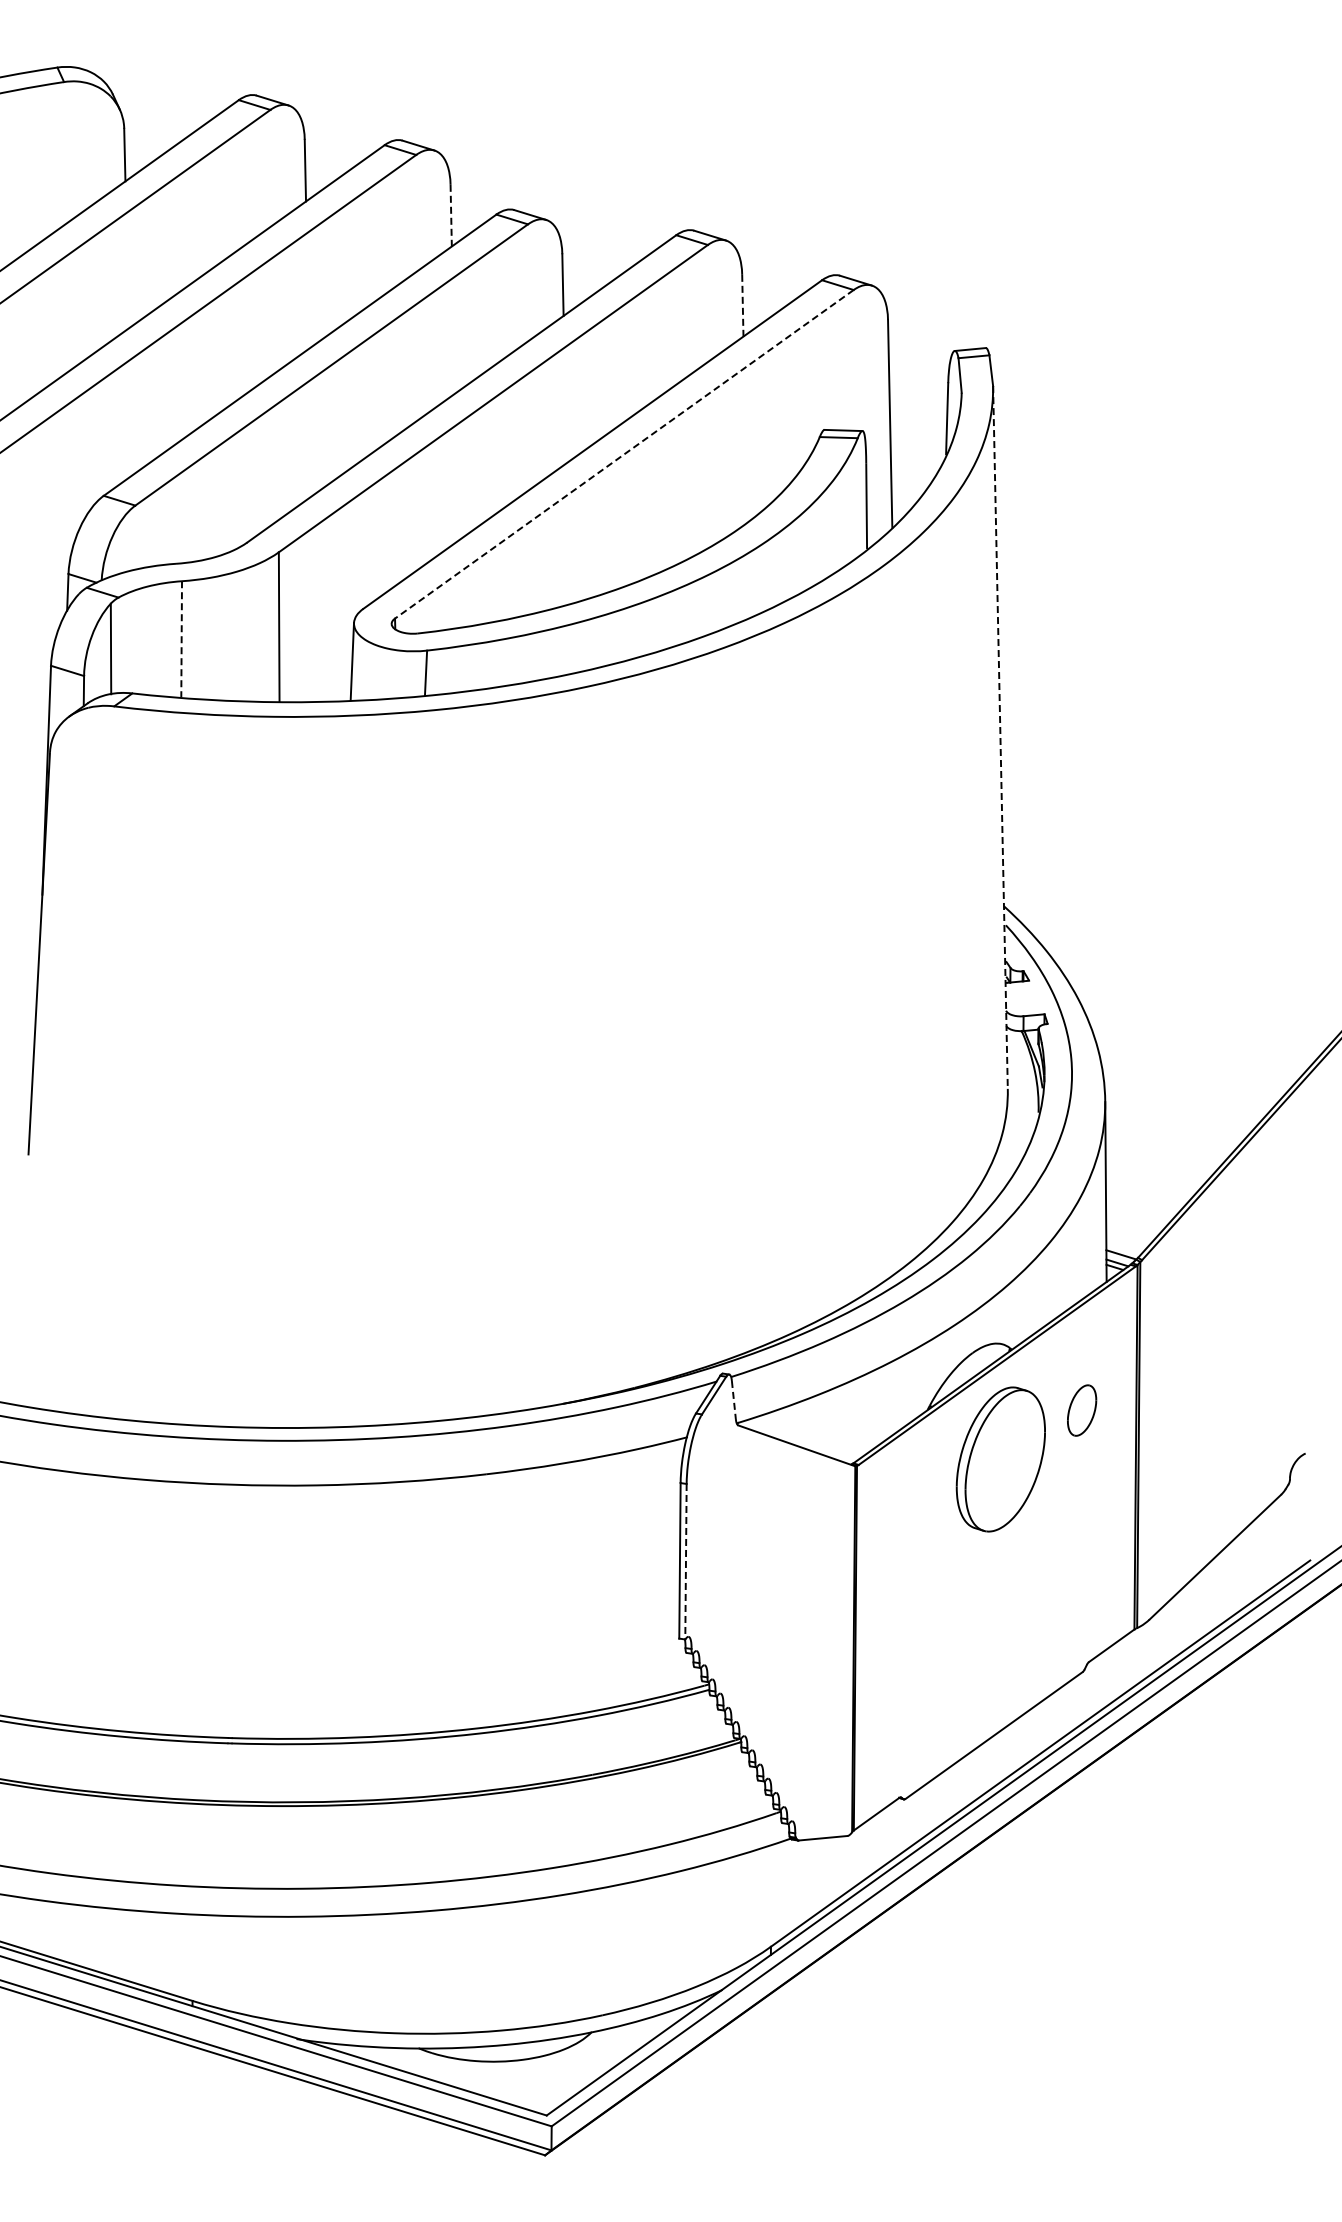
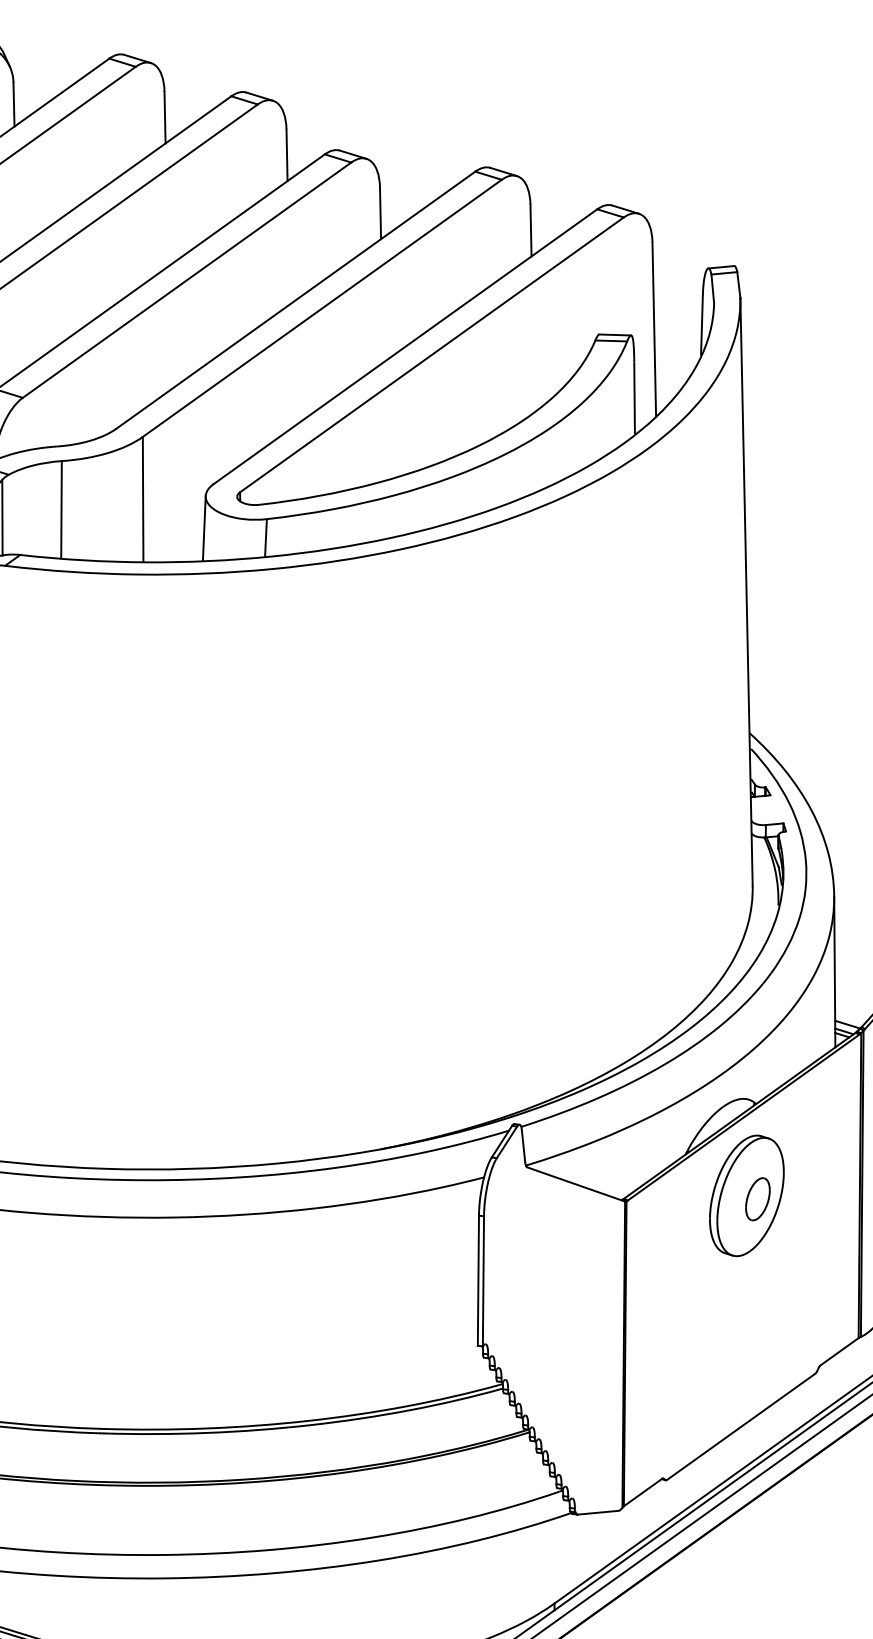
line: (451, 215) -> (287, 155), dashed -> solid
line: (742, 305) -> (530, 230), dashed -> solid
line: (623, 454) -> (431, 355), dashed -> solid
line: (181, 639) -> (61, 509), dashed -> solid
line: (1000, 737) -> (746, 591), dashed -> solid
line: (733, 1400) -> (523, 1146), dashed -> solid
part: (1082, 1410) -> (758, 1199), moved
line: (685, 1561) -> (483, 1281), dashed -> solid

